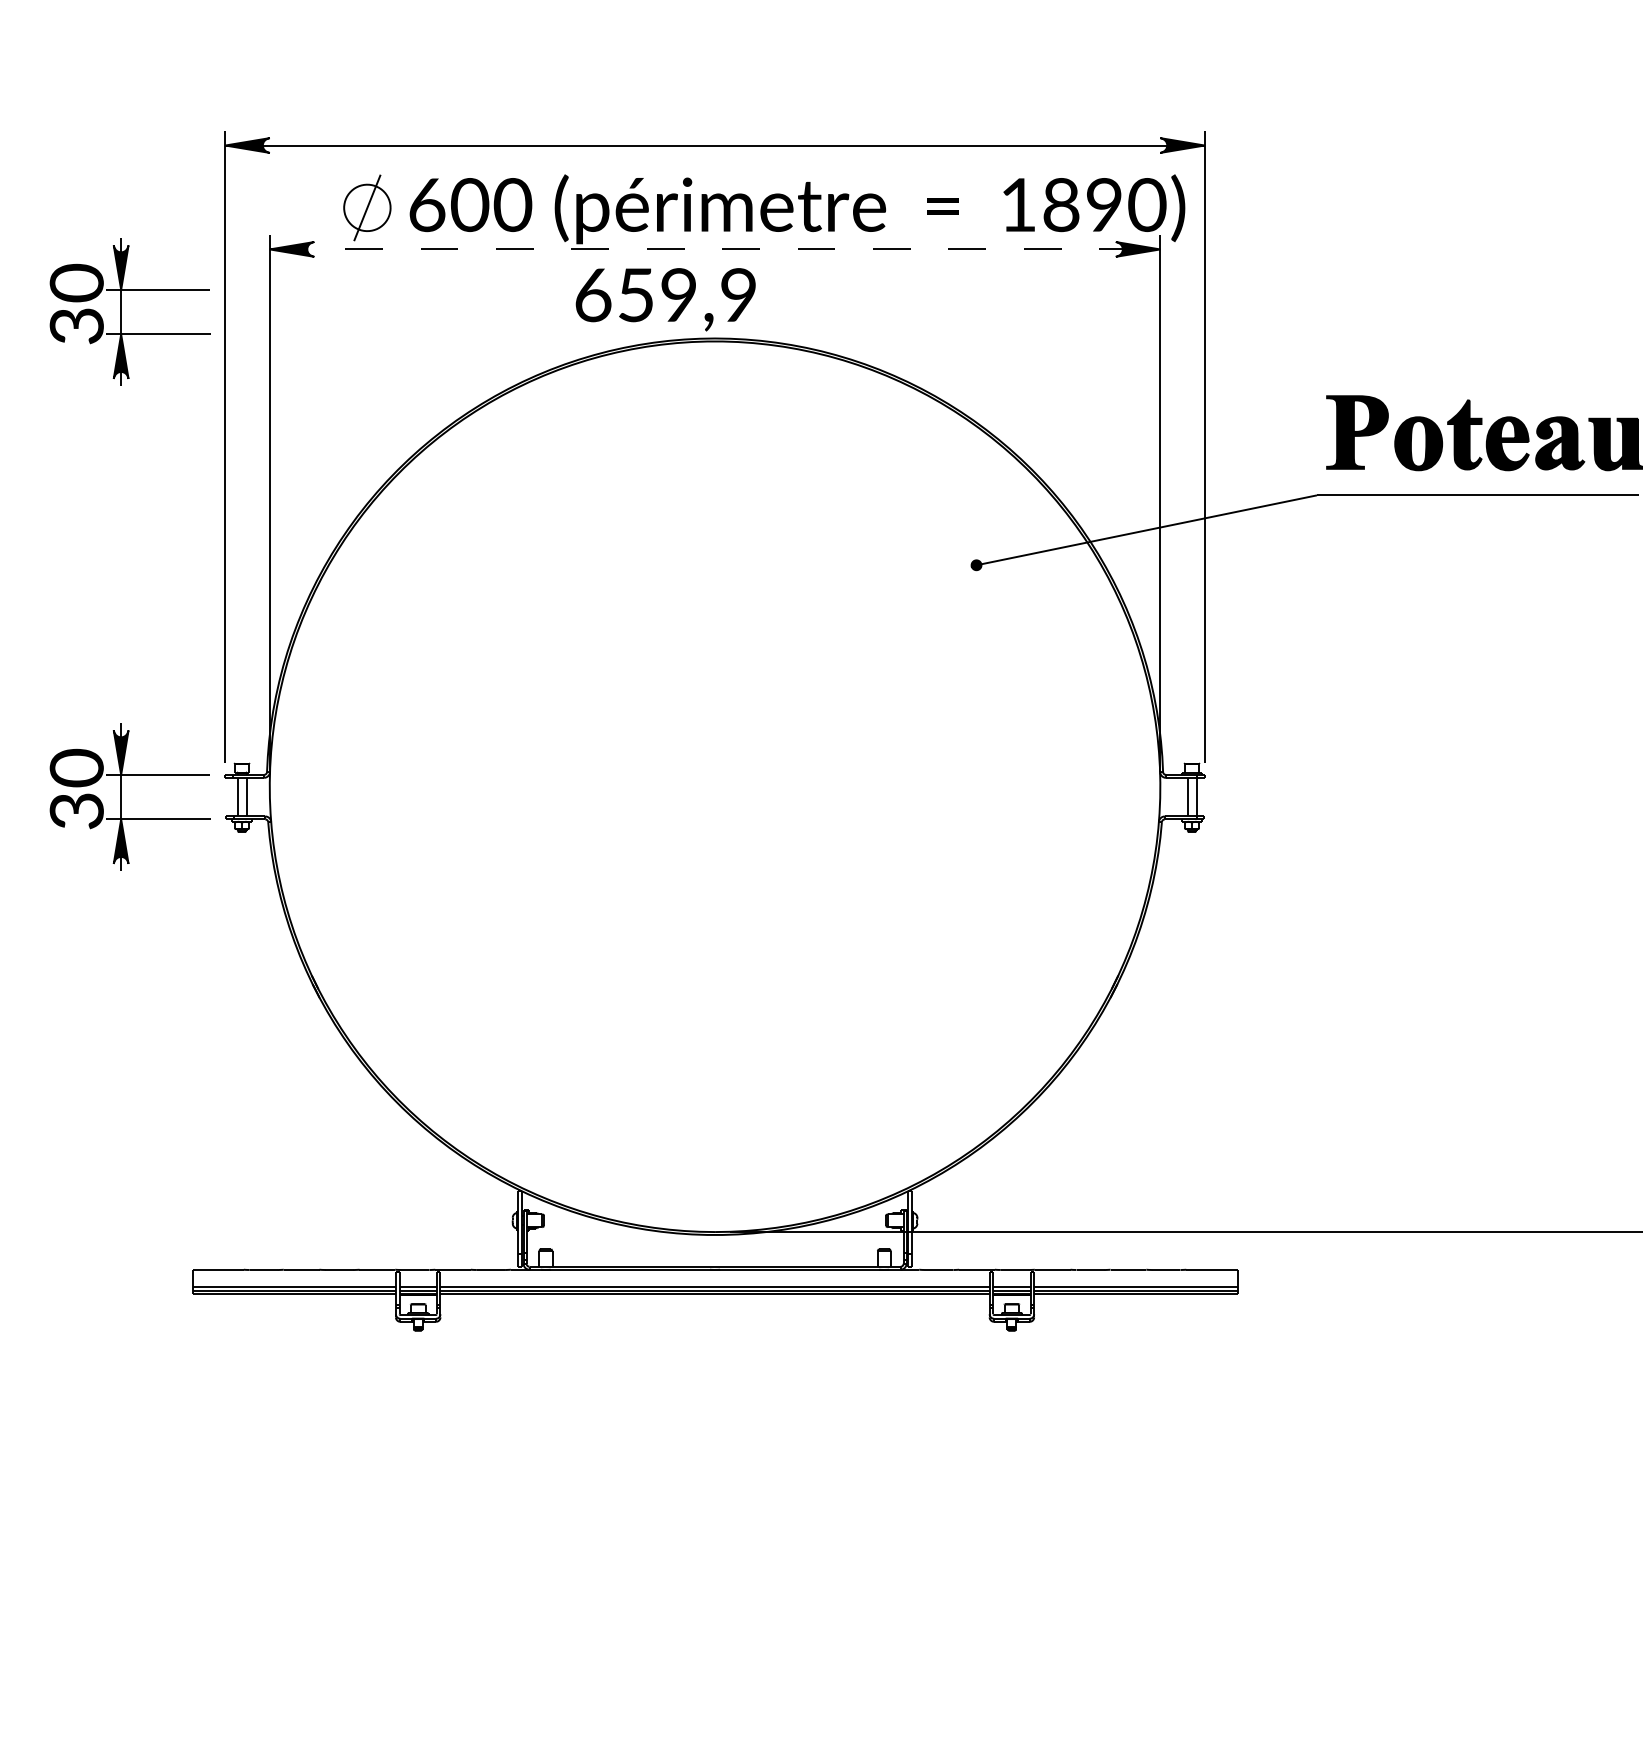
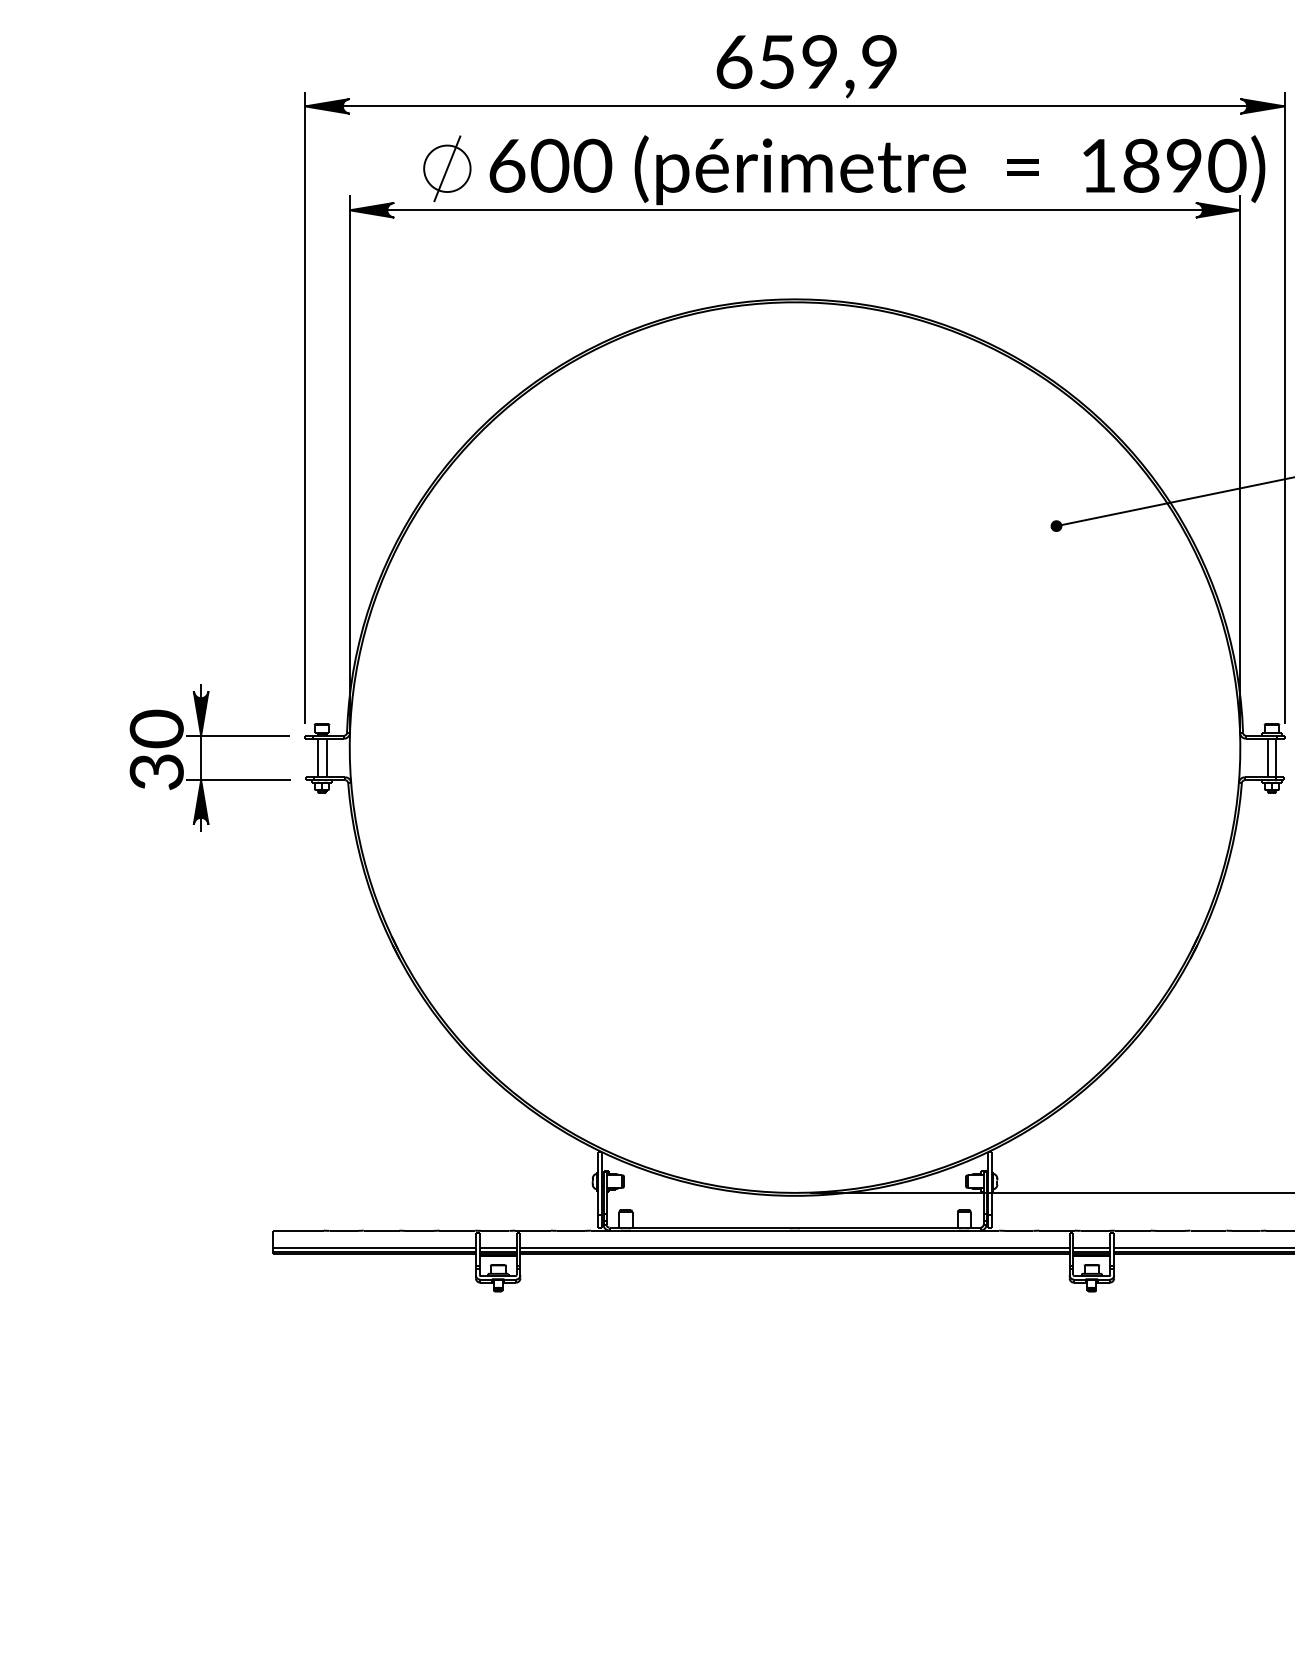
line: (715, 249) -> (795, 210), dashed -> solid
text: (665, 299) -> (806, 66), moved
part: (121, 311) -> (201, 272), removed

